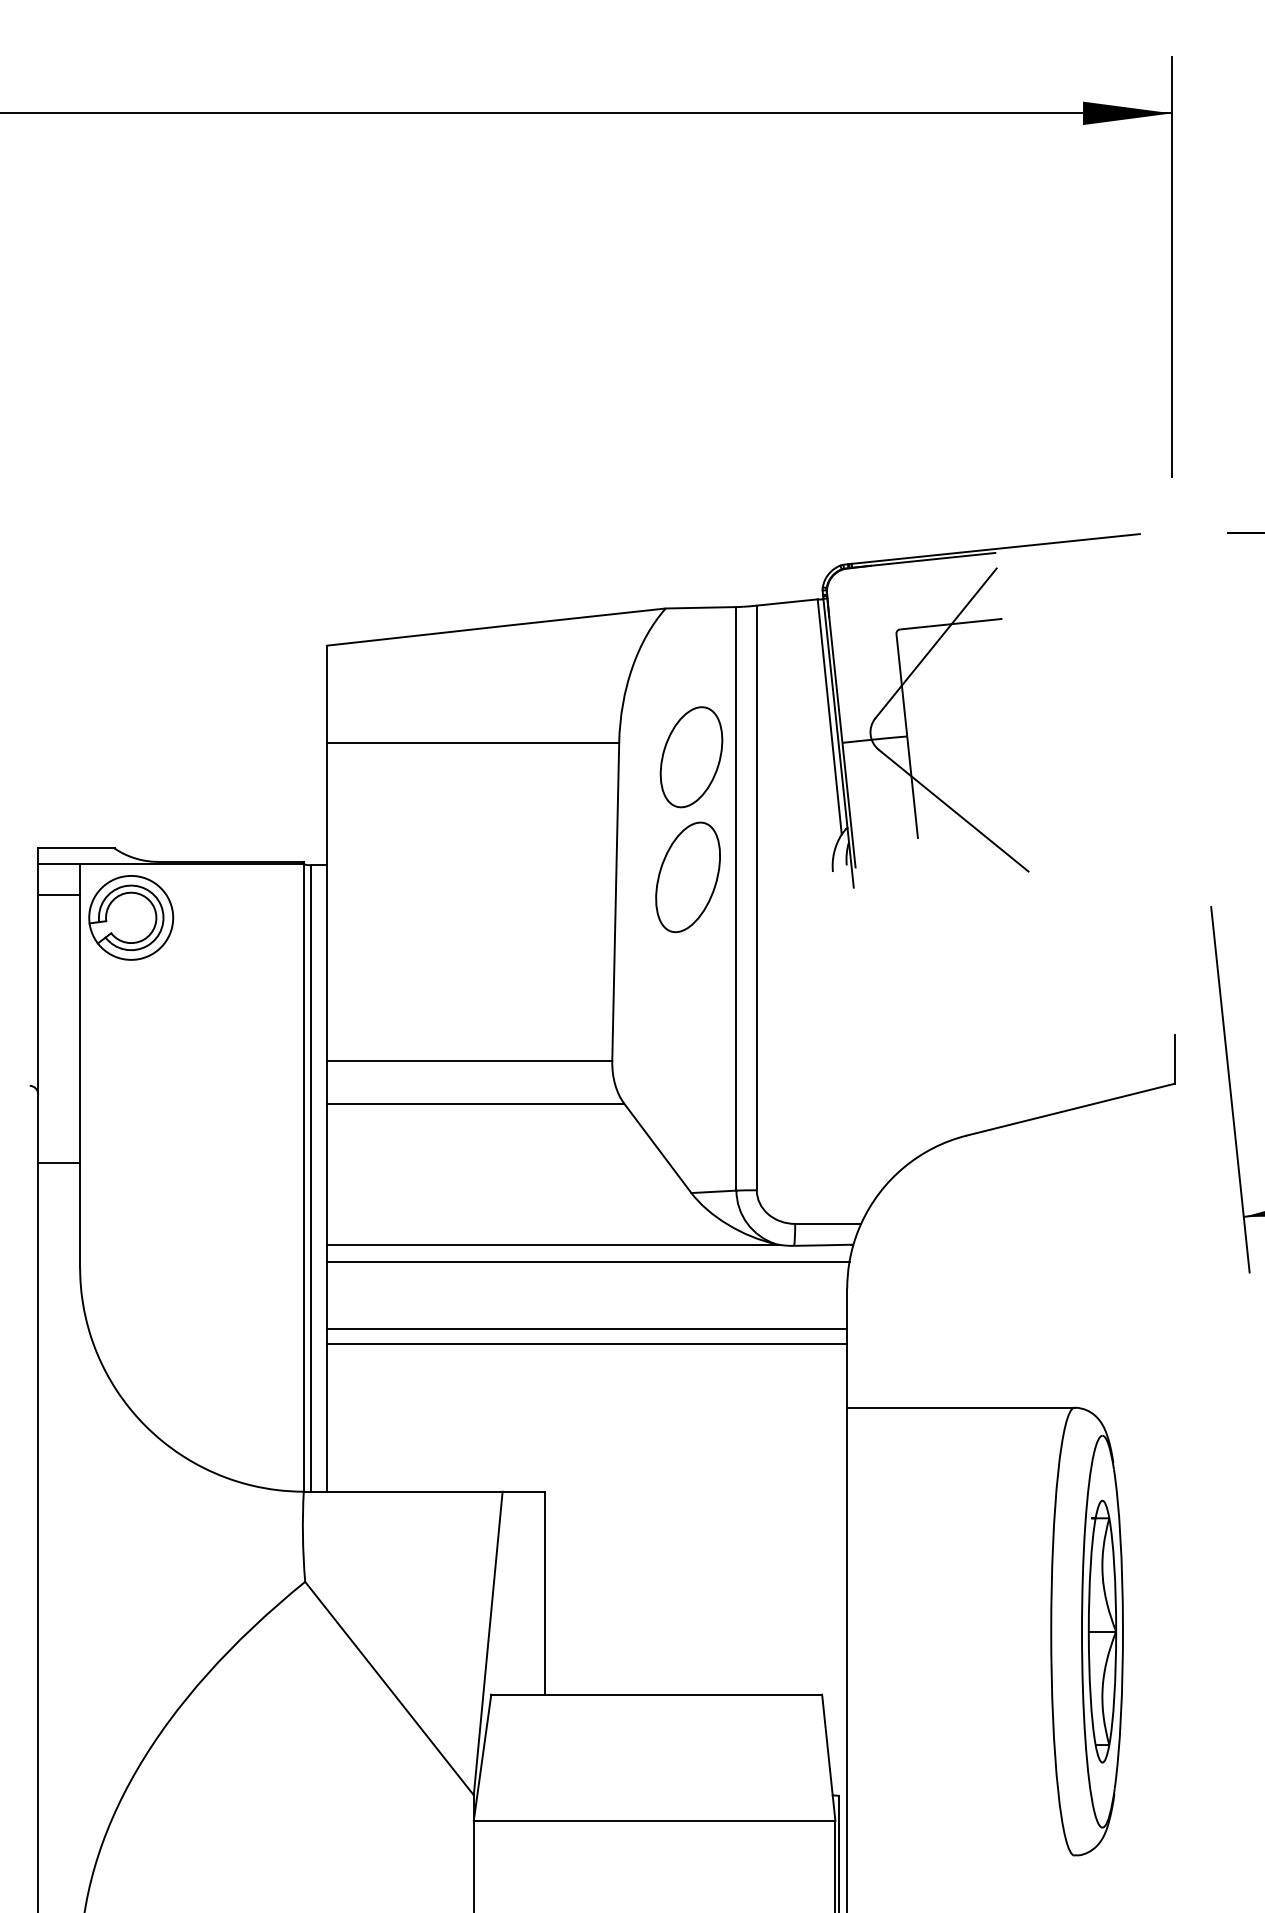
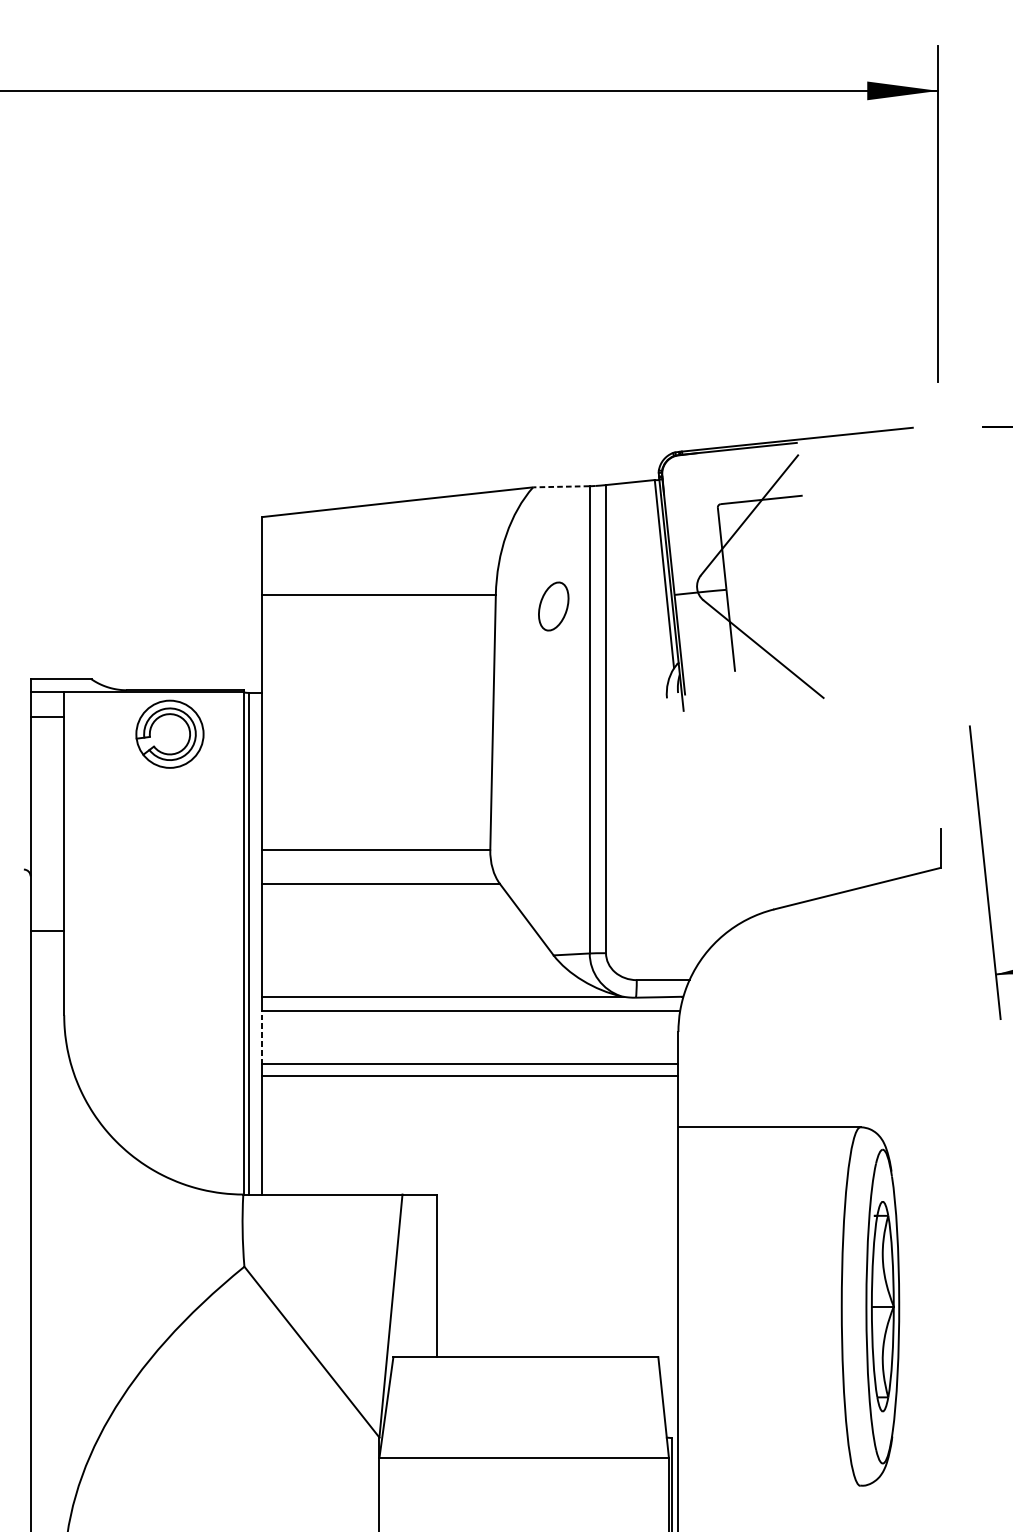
line: (700, 607) -> (560, 486), solid -> dashed
part: (691, 757) -> (553, 606), size x0.6
part: (687, 877) -> (550, 702), removed
part: (131, 917) -> (170, 733), moved
line: (326, 1295) -> (261, 1037), solid -> dashed

